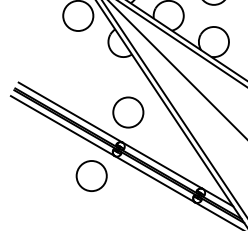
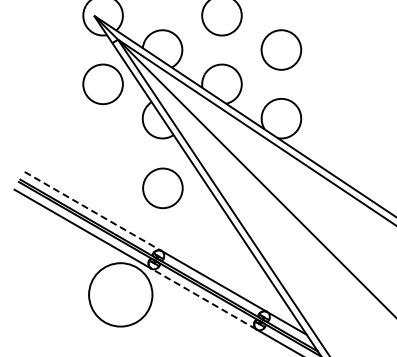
line: (70, 112) -> (92, 211), solid -> dashed
circle: (128, 112) -> (162, 188), moved
circle: (91, 175) -> (120, 294), size x1.6
line: (154, 178) -> (203, 298), solid -> dashed

